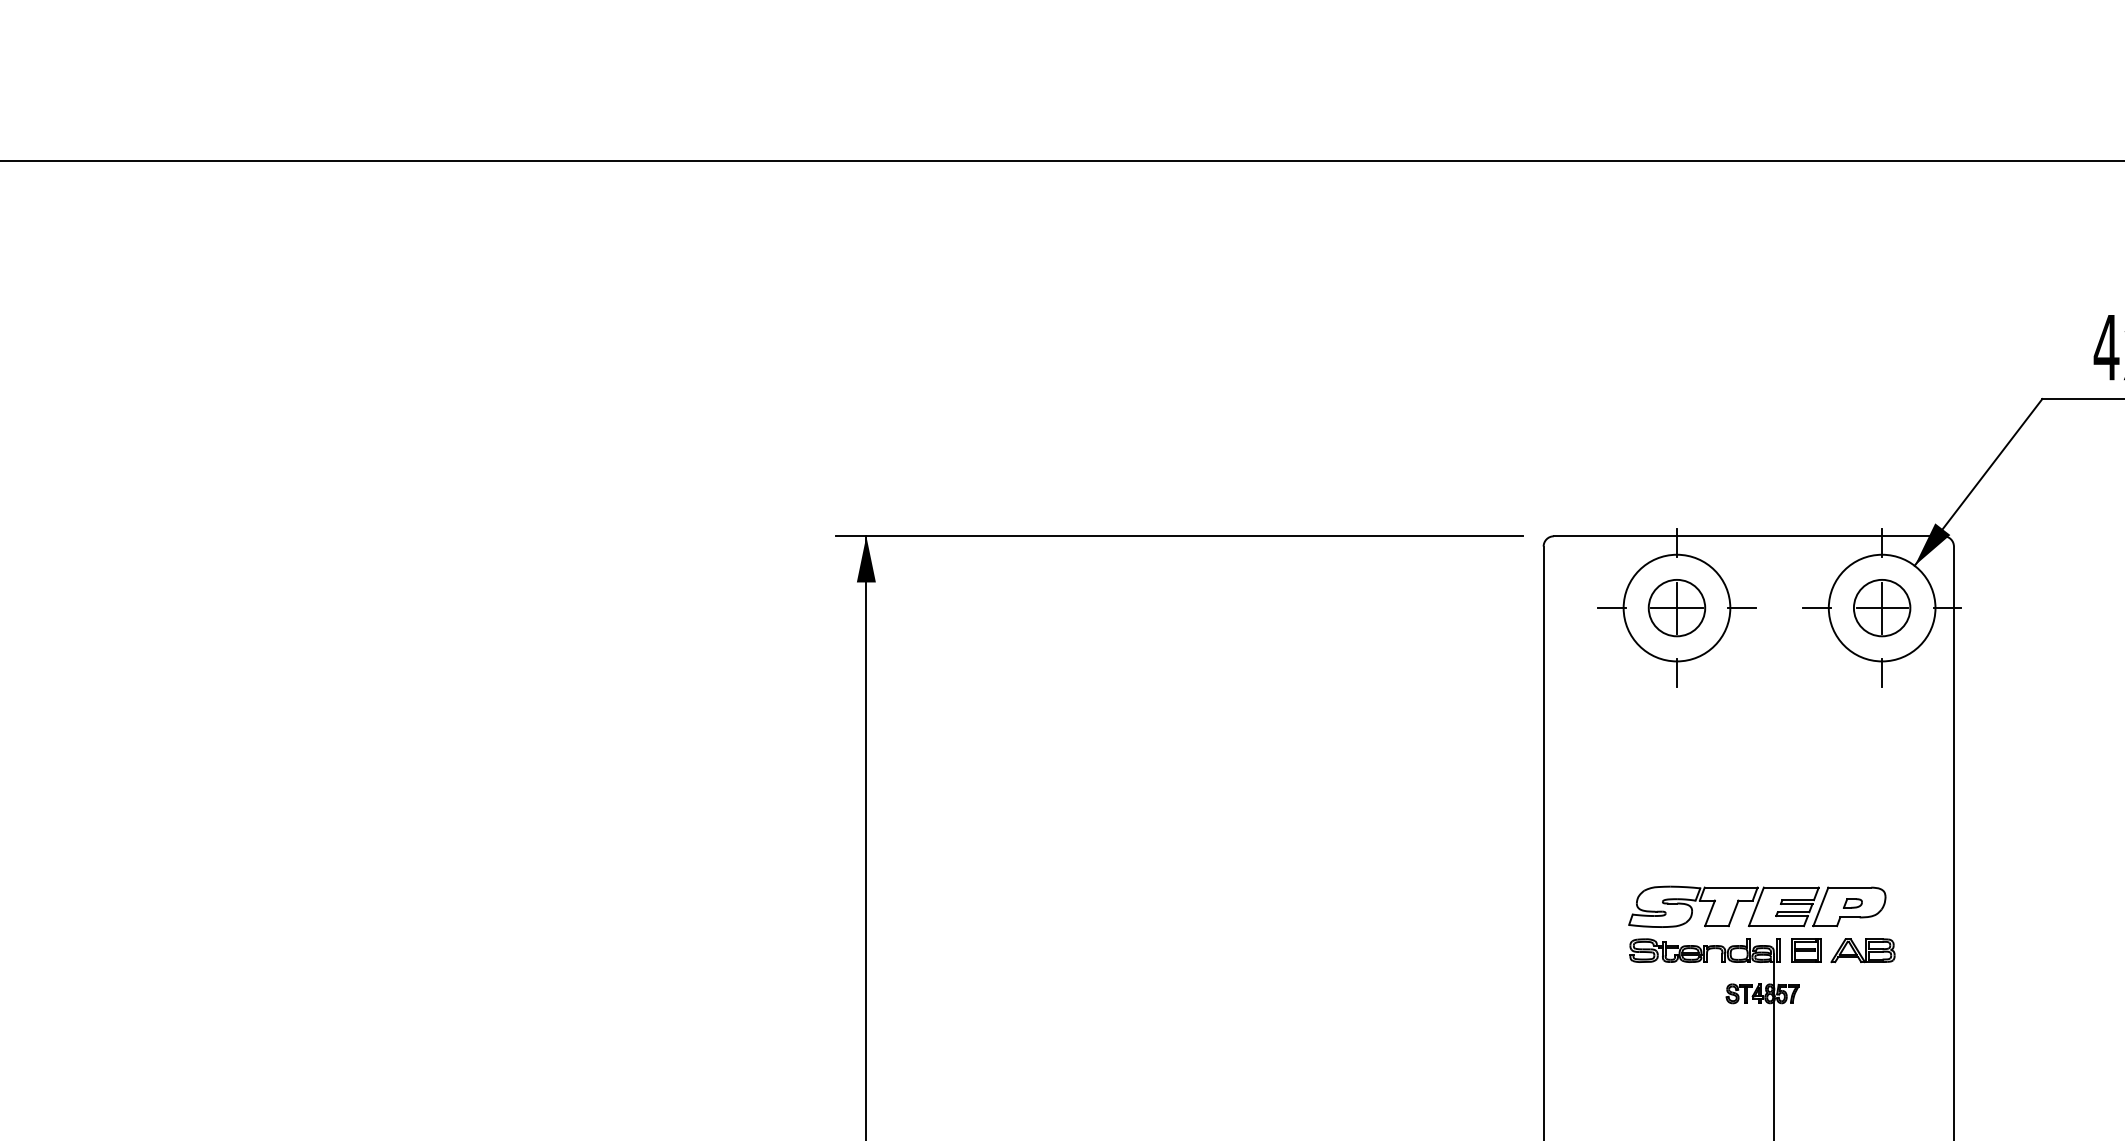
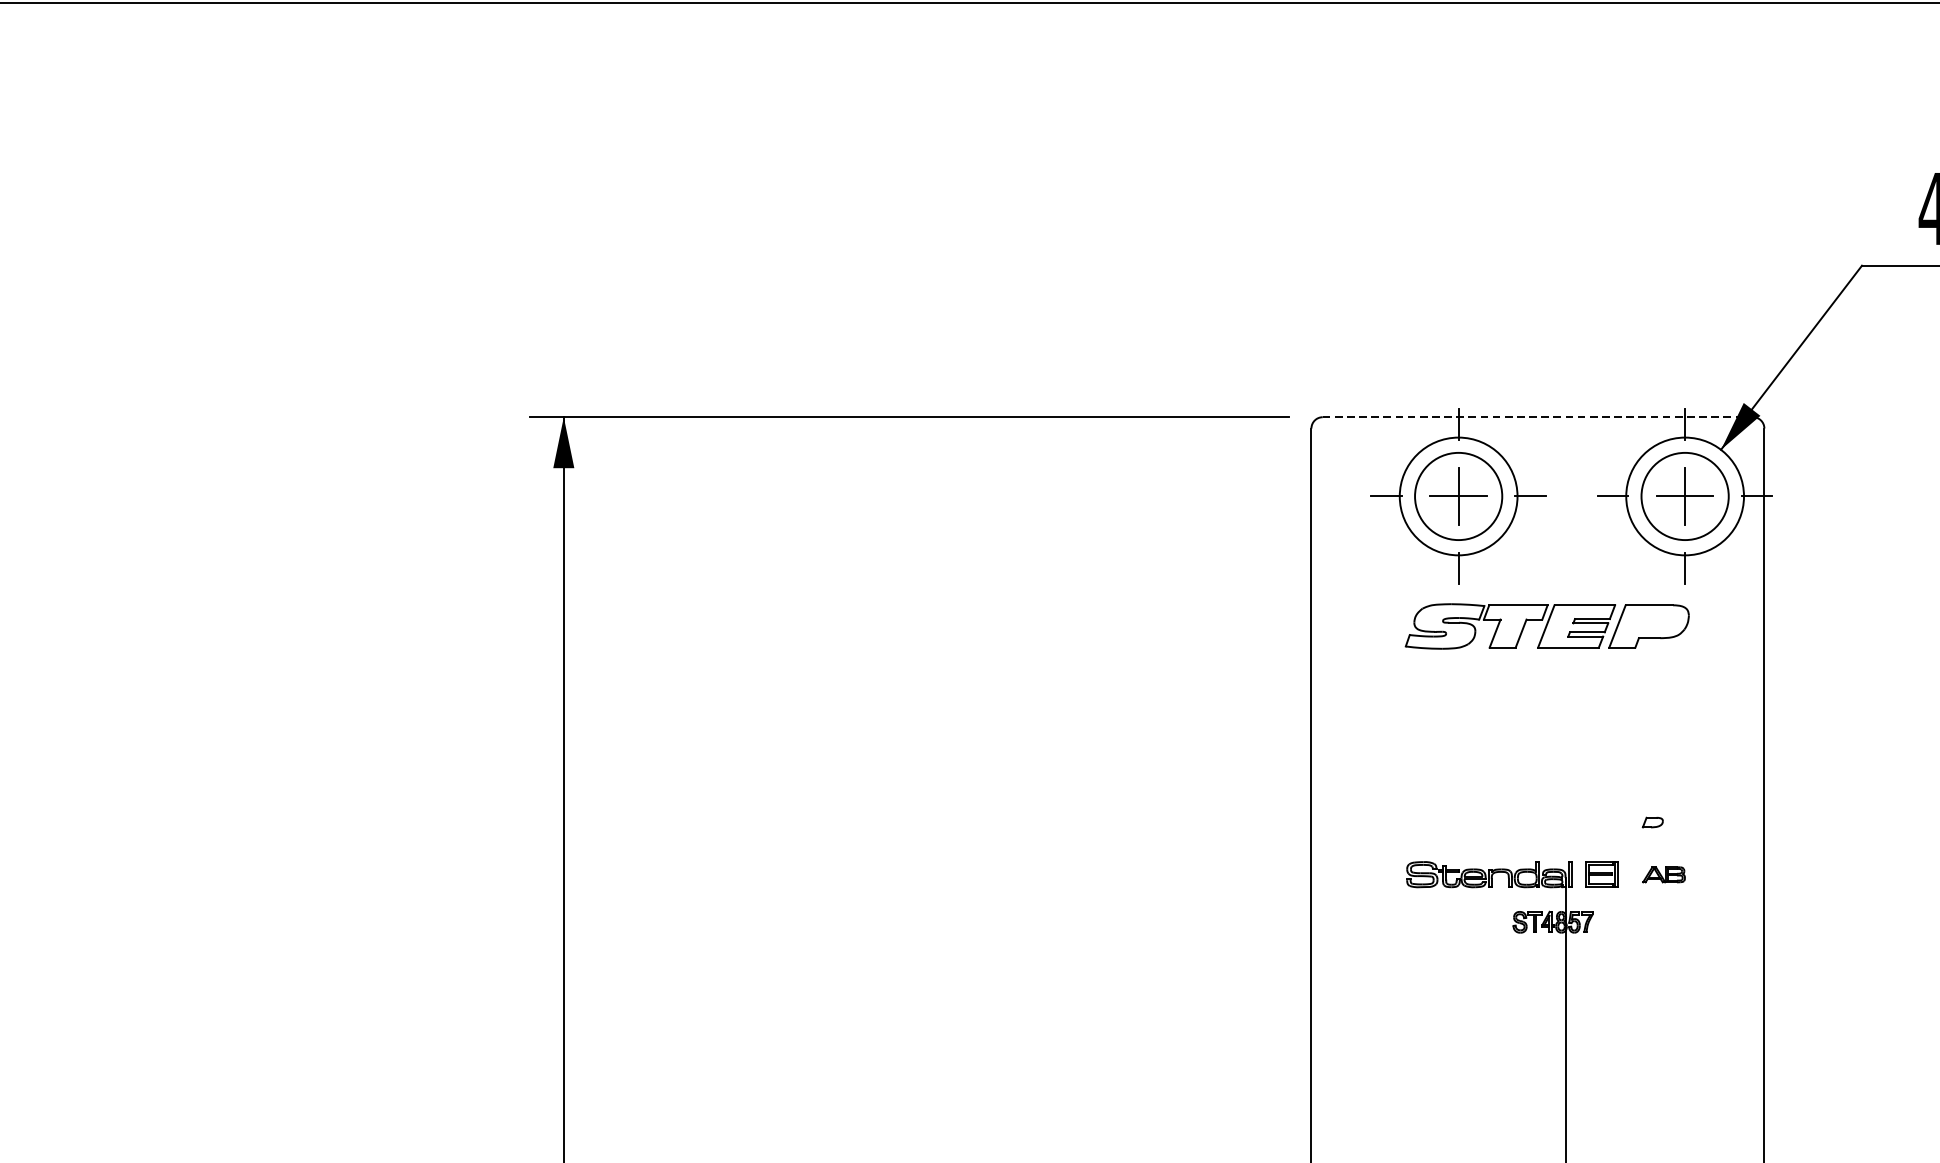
line: (1748, 536) -> (1537, 417), solid -> dashed
circle: (1676, 607) -> (1458, 495), size x1.4
circle: (1881, 607) -> (1684, 495), size x1.4
part: (1757, 906) -> (1547, 626), moved
part: (1862, 950) -> (1663, 874), size x0.6

